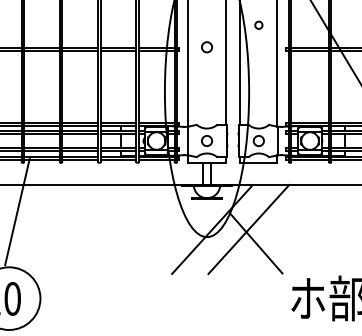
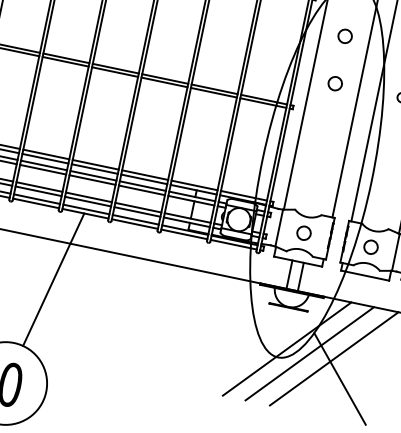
circle: (206, 47) -> (334, 83), moved
line: (17, 211) -> (53, 280), moved
line: (229, 229) -> (309, 353), added

